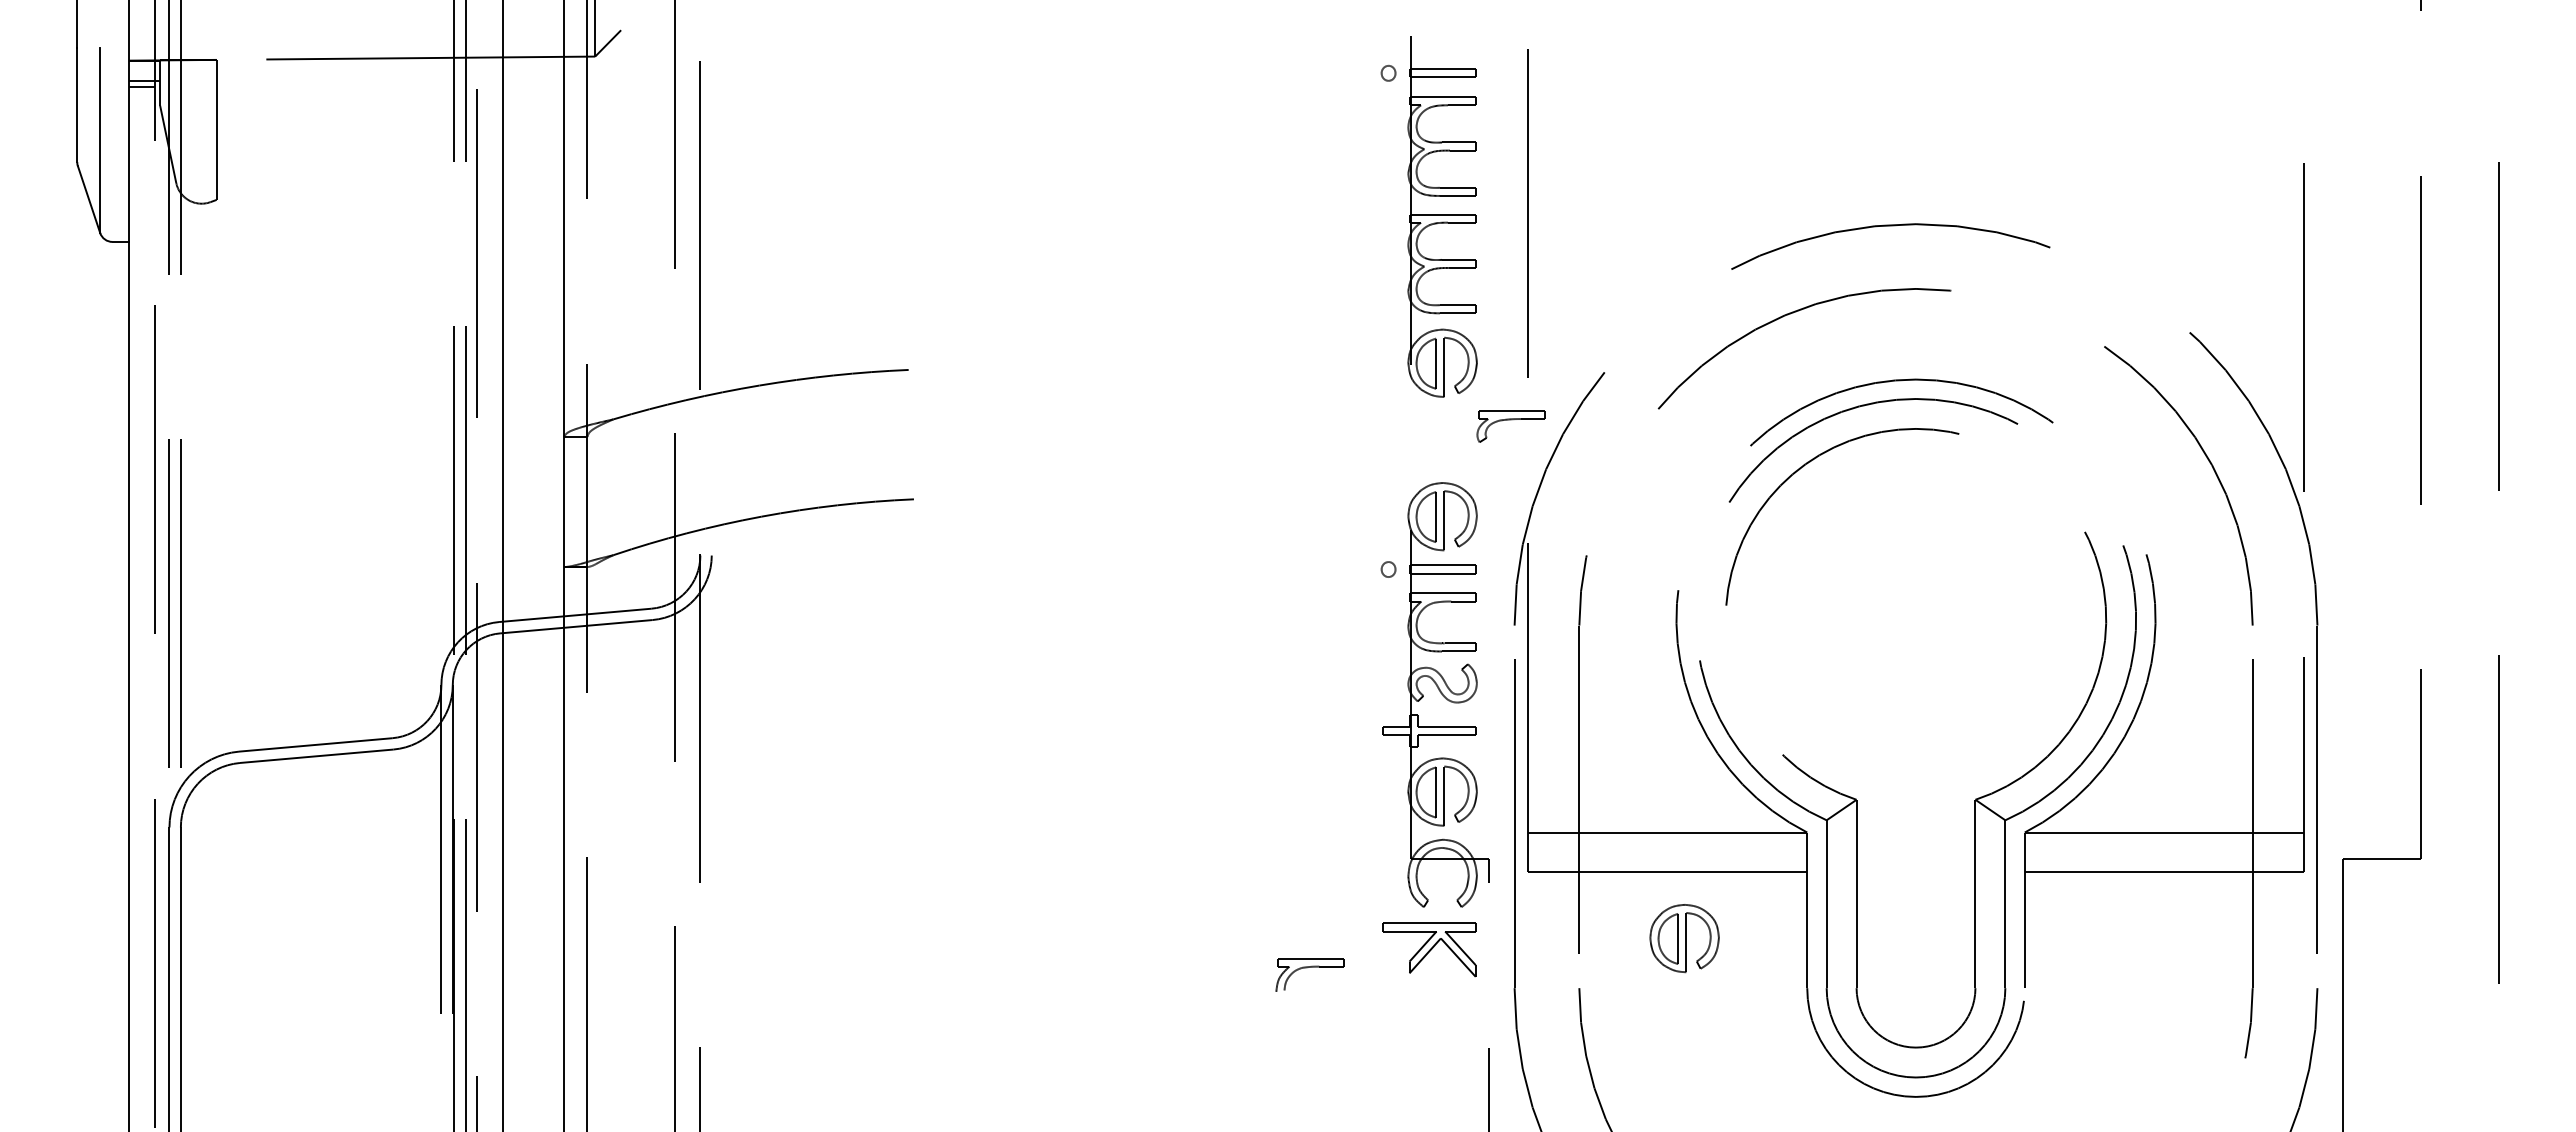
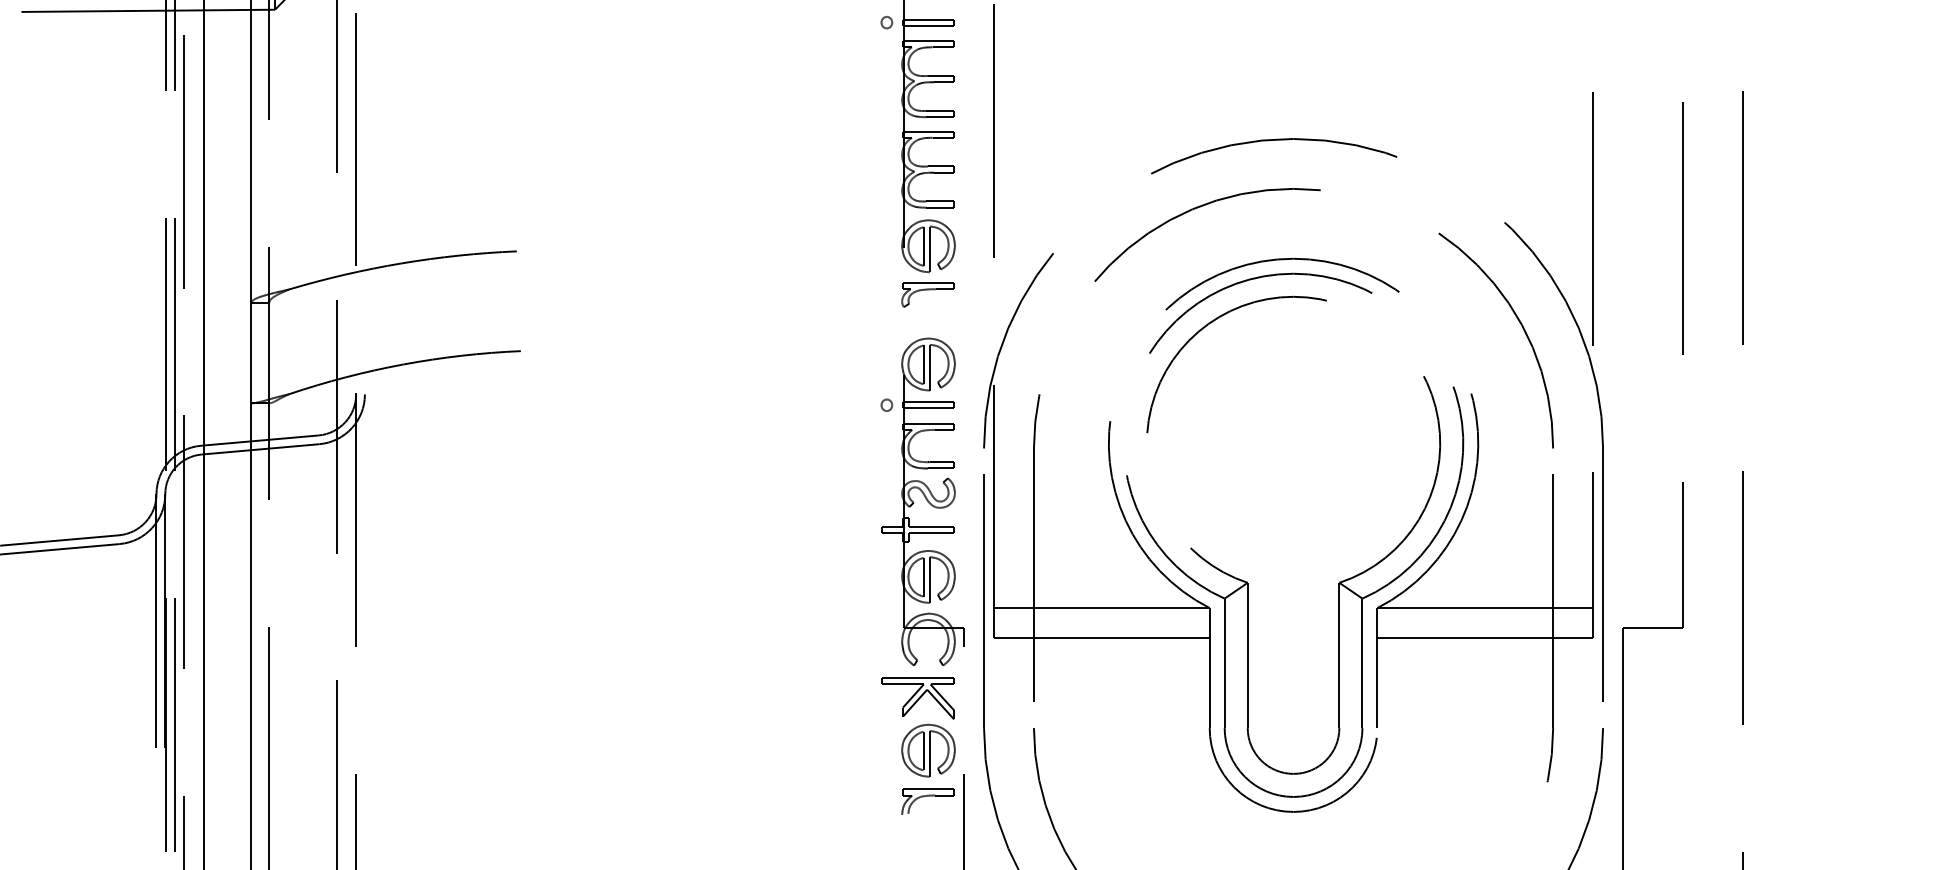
part: (1510, 426) -> (927, 294), moved
part: (1684, 938) -> (928, 750), moved
part: (1307, 968) -> (926, 796), moved

